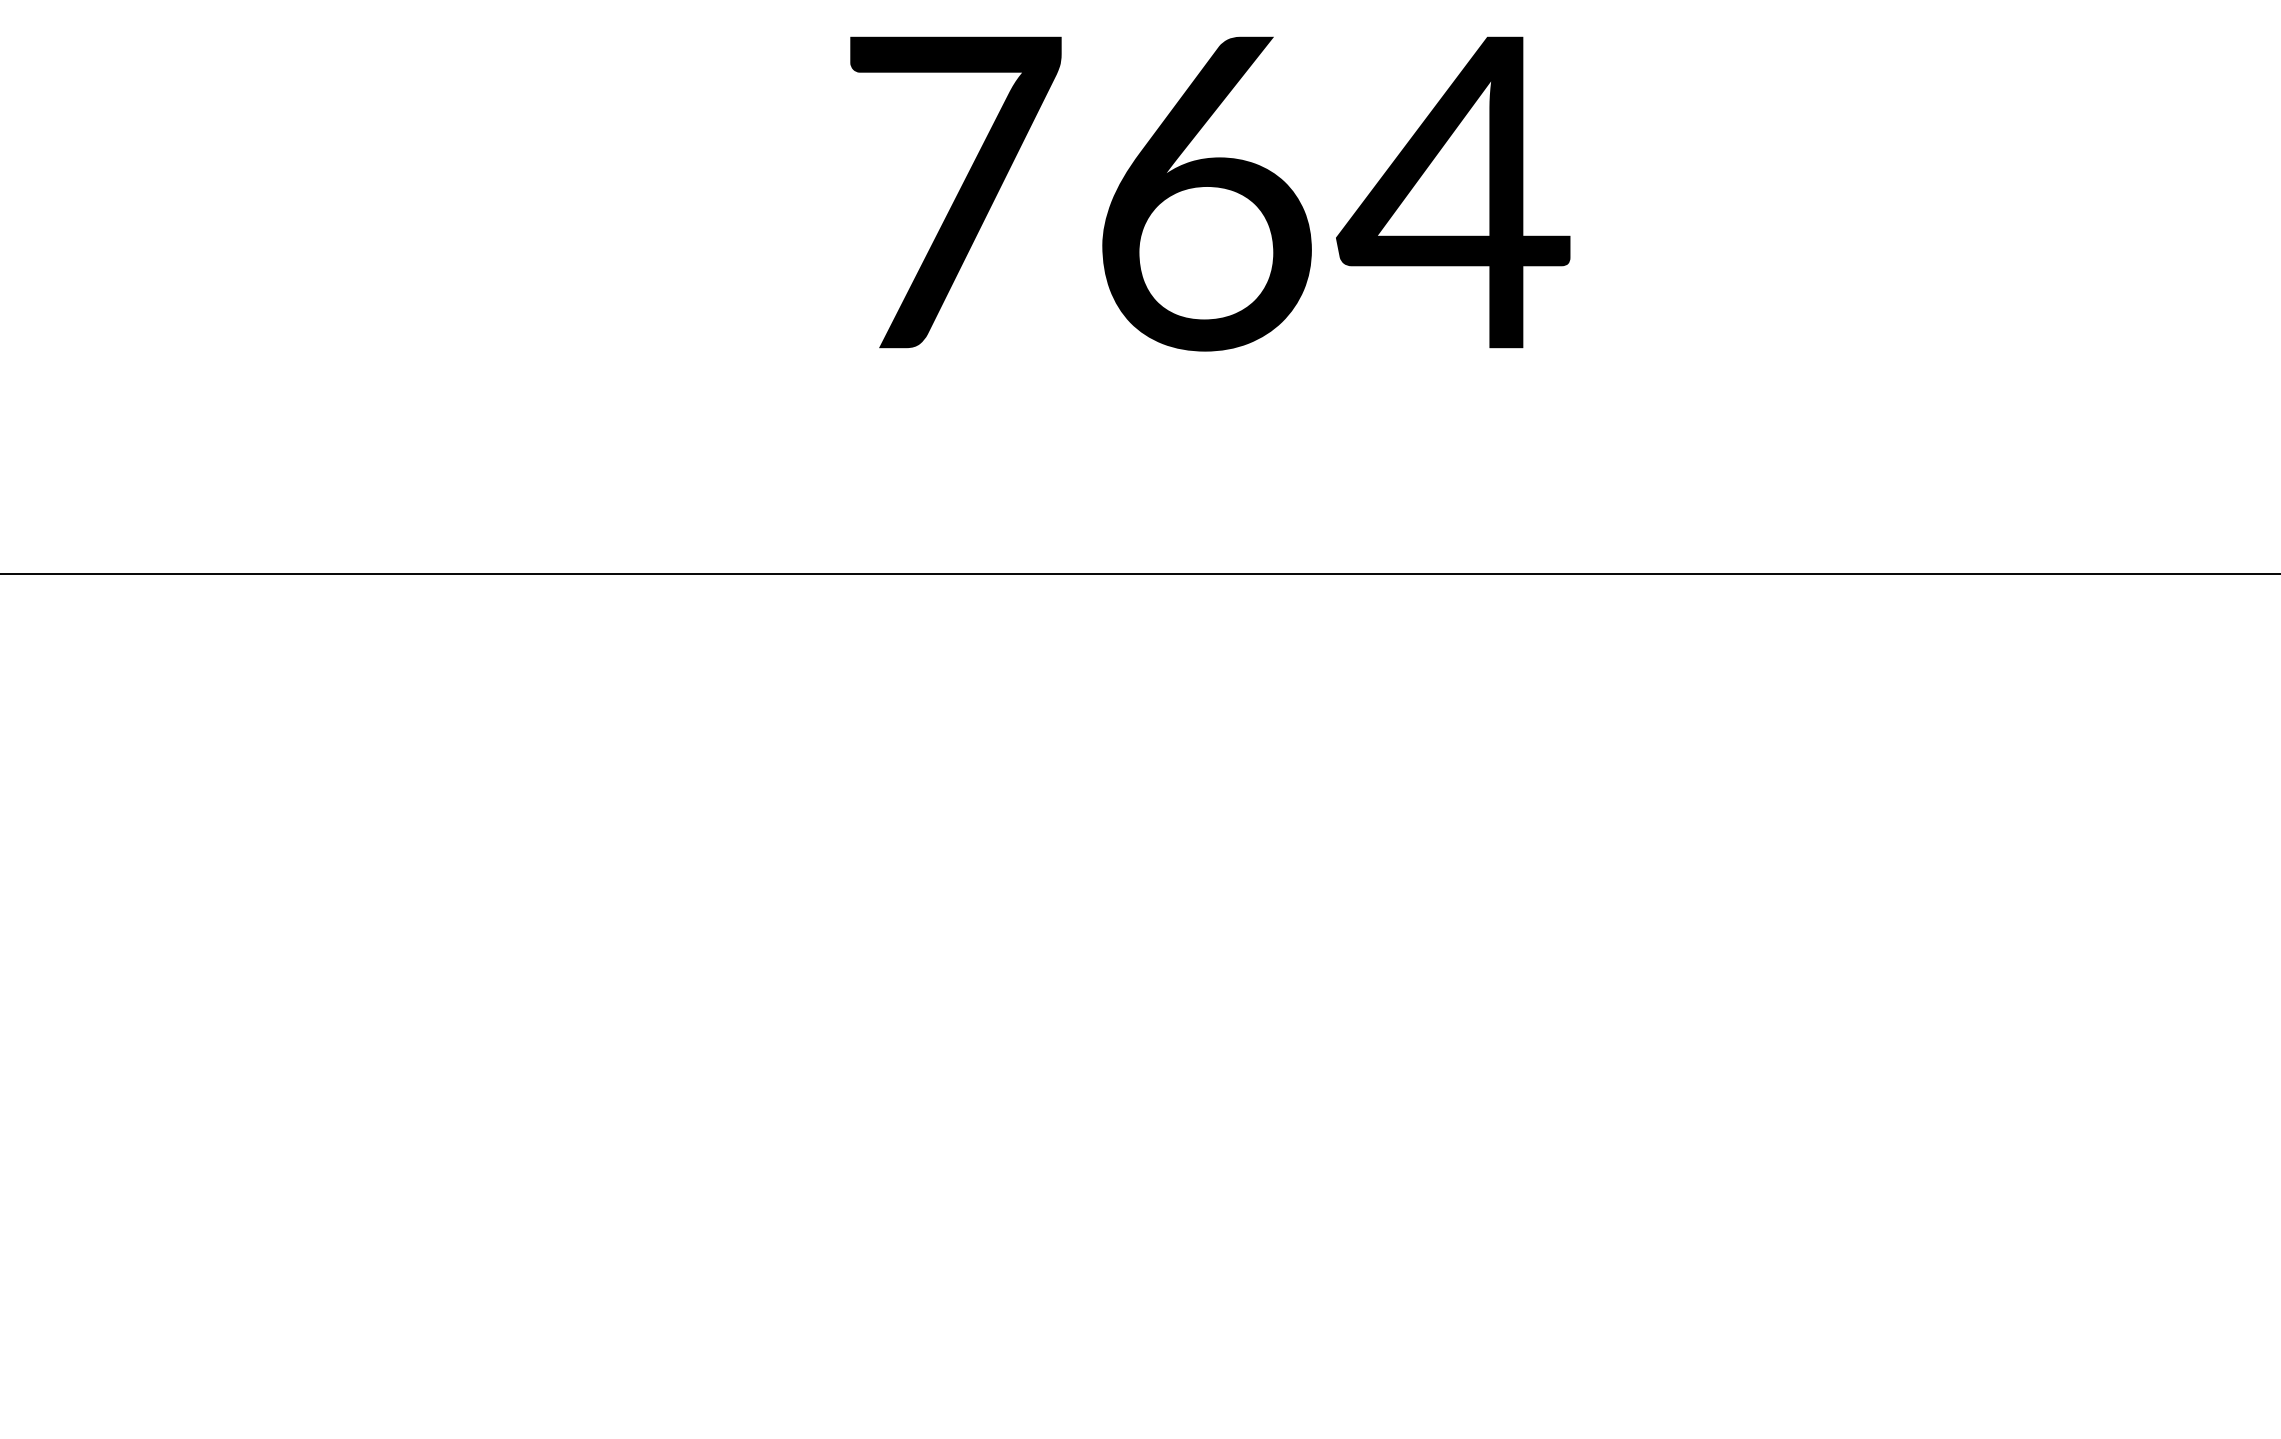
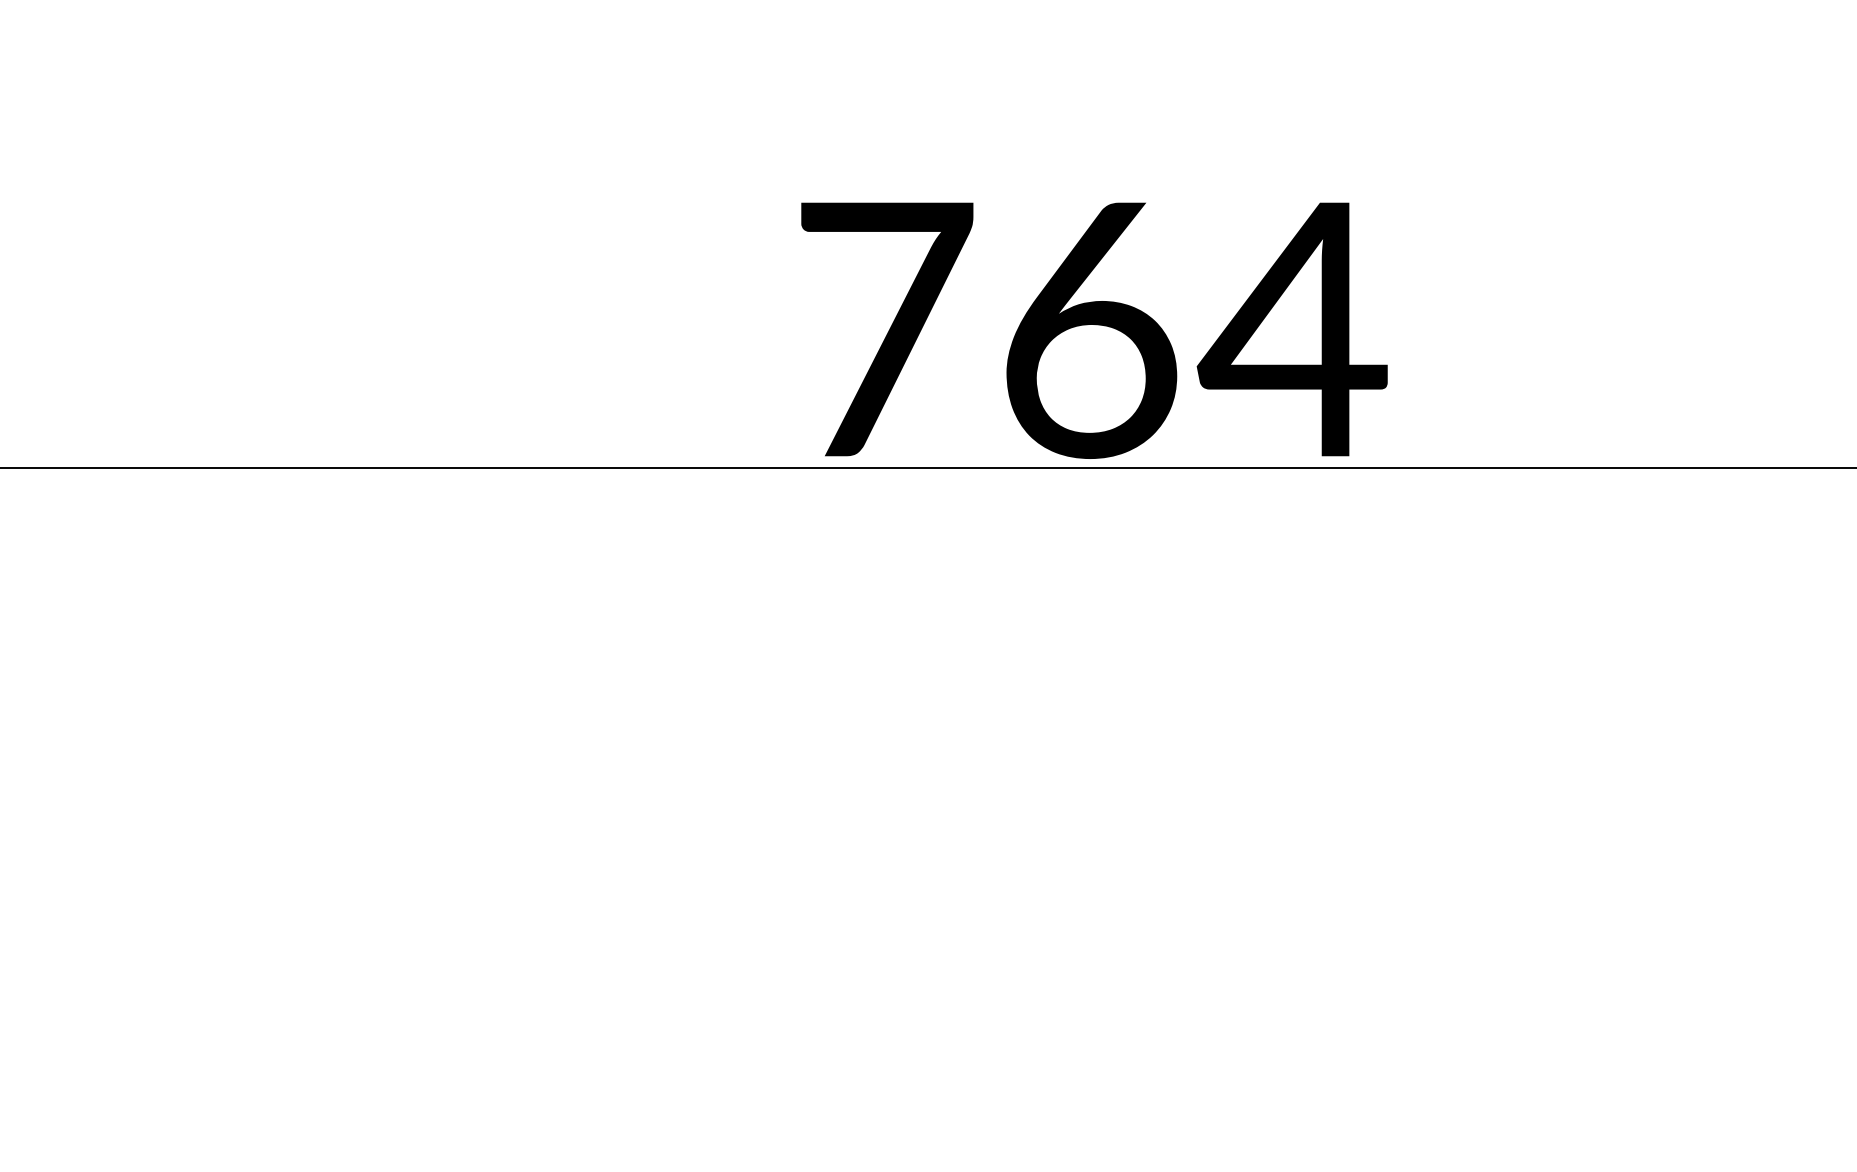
text: (1210, 193) -> (1094, 330), moved

